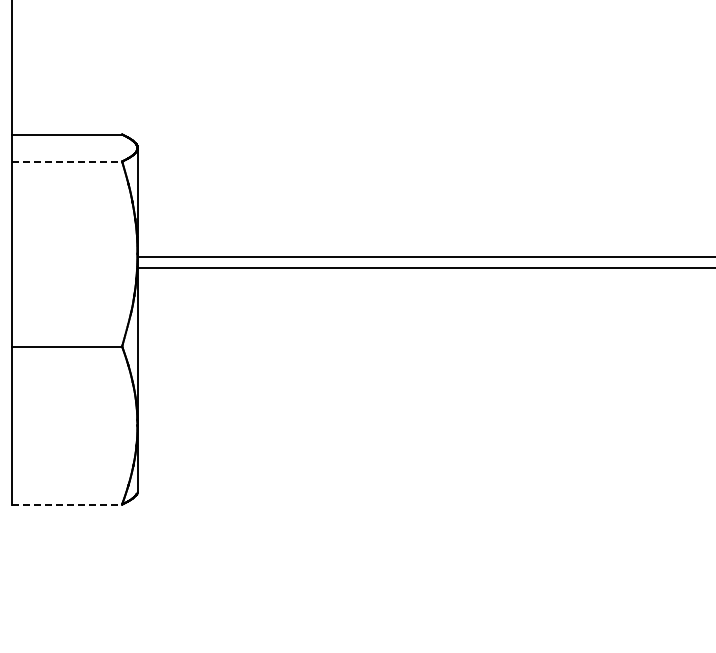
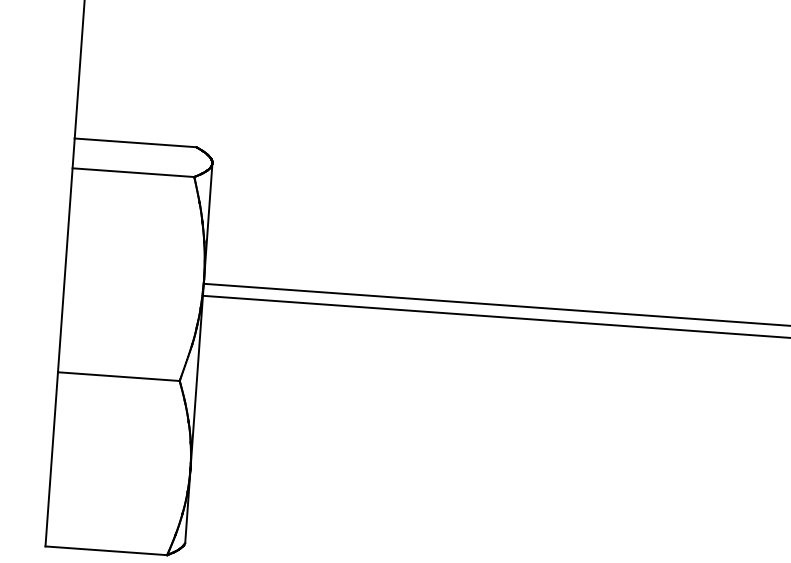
line: (67, 161) -> (134, 172), dashed -> solid
line: (67, 504) -> (106, 550), dashed -> solid

